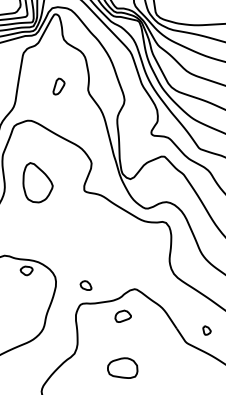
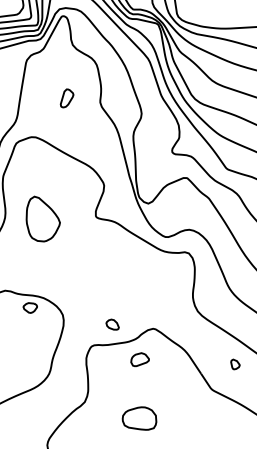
part: (37, 182) -> (42, 218), moved
part: (85, 285) -> (112, 324), moved
part: (206, 330) -> (234, 364), moved

